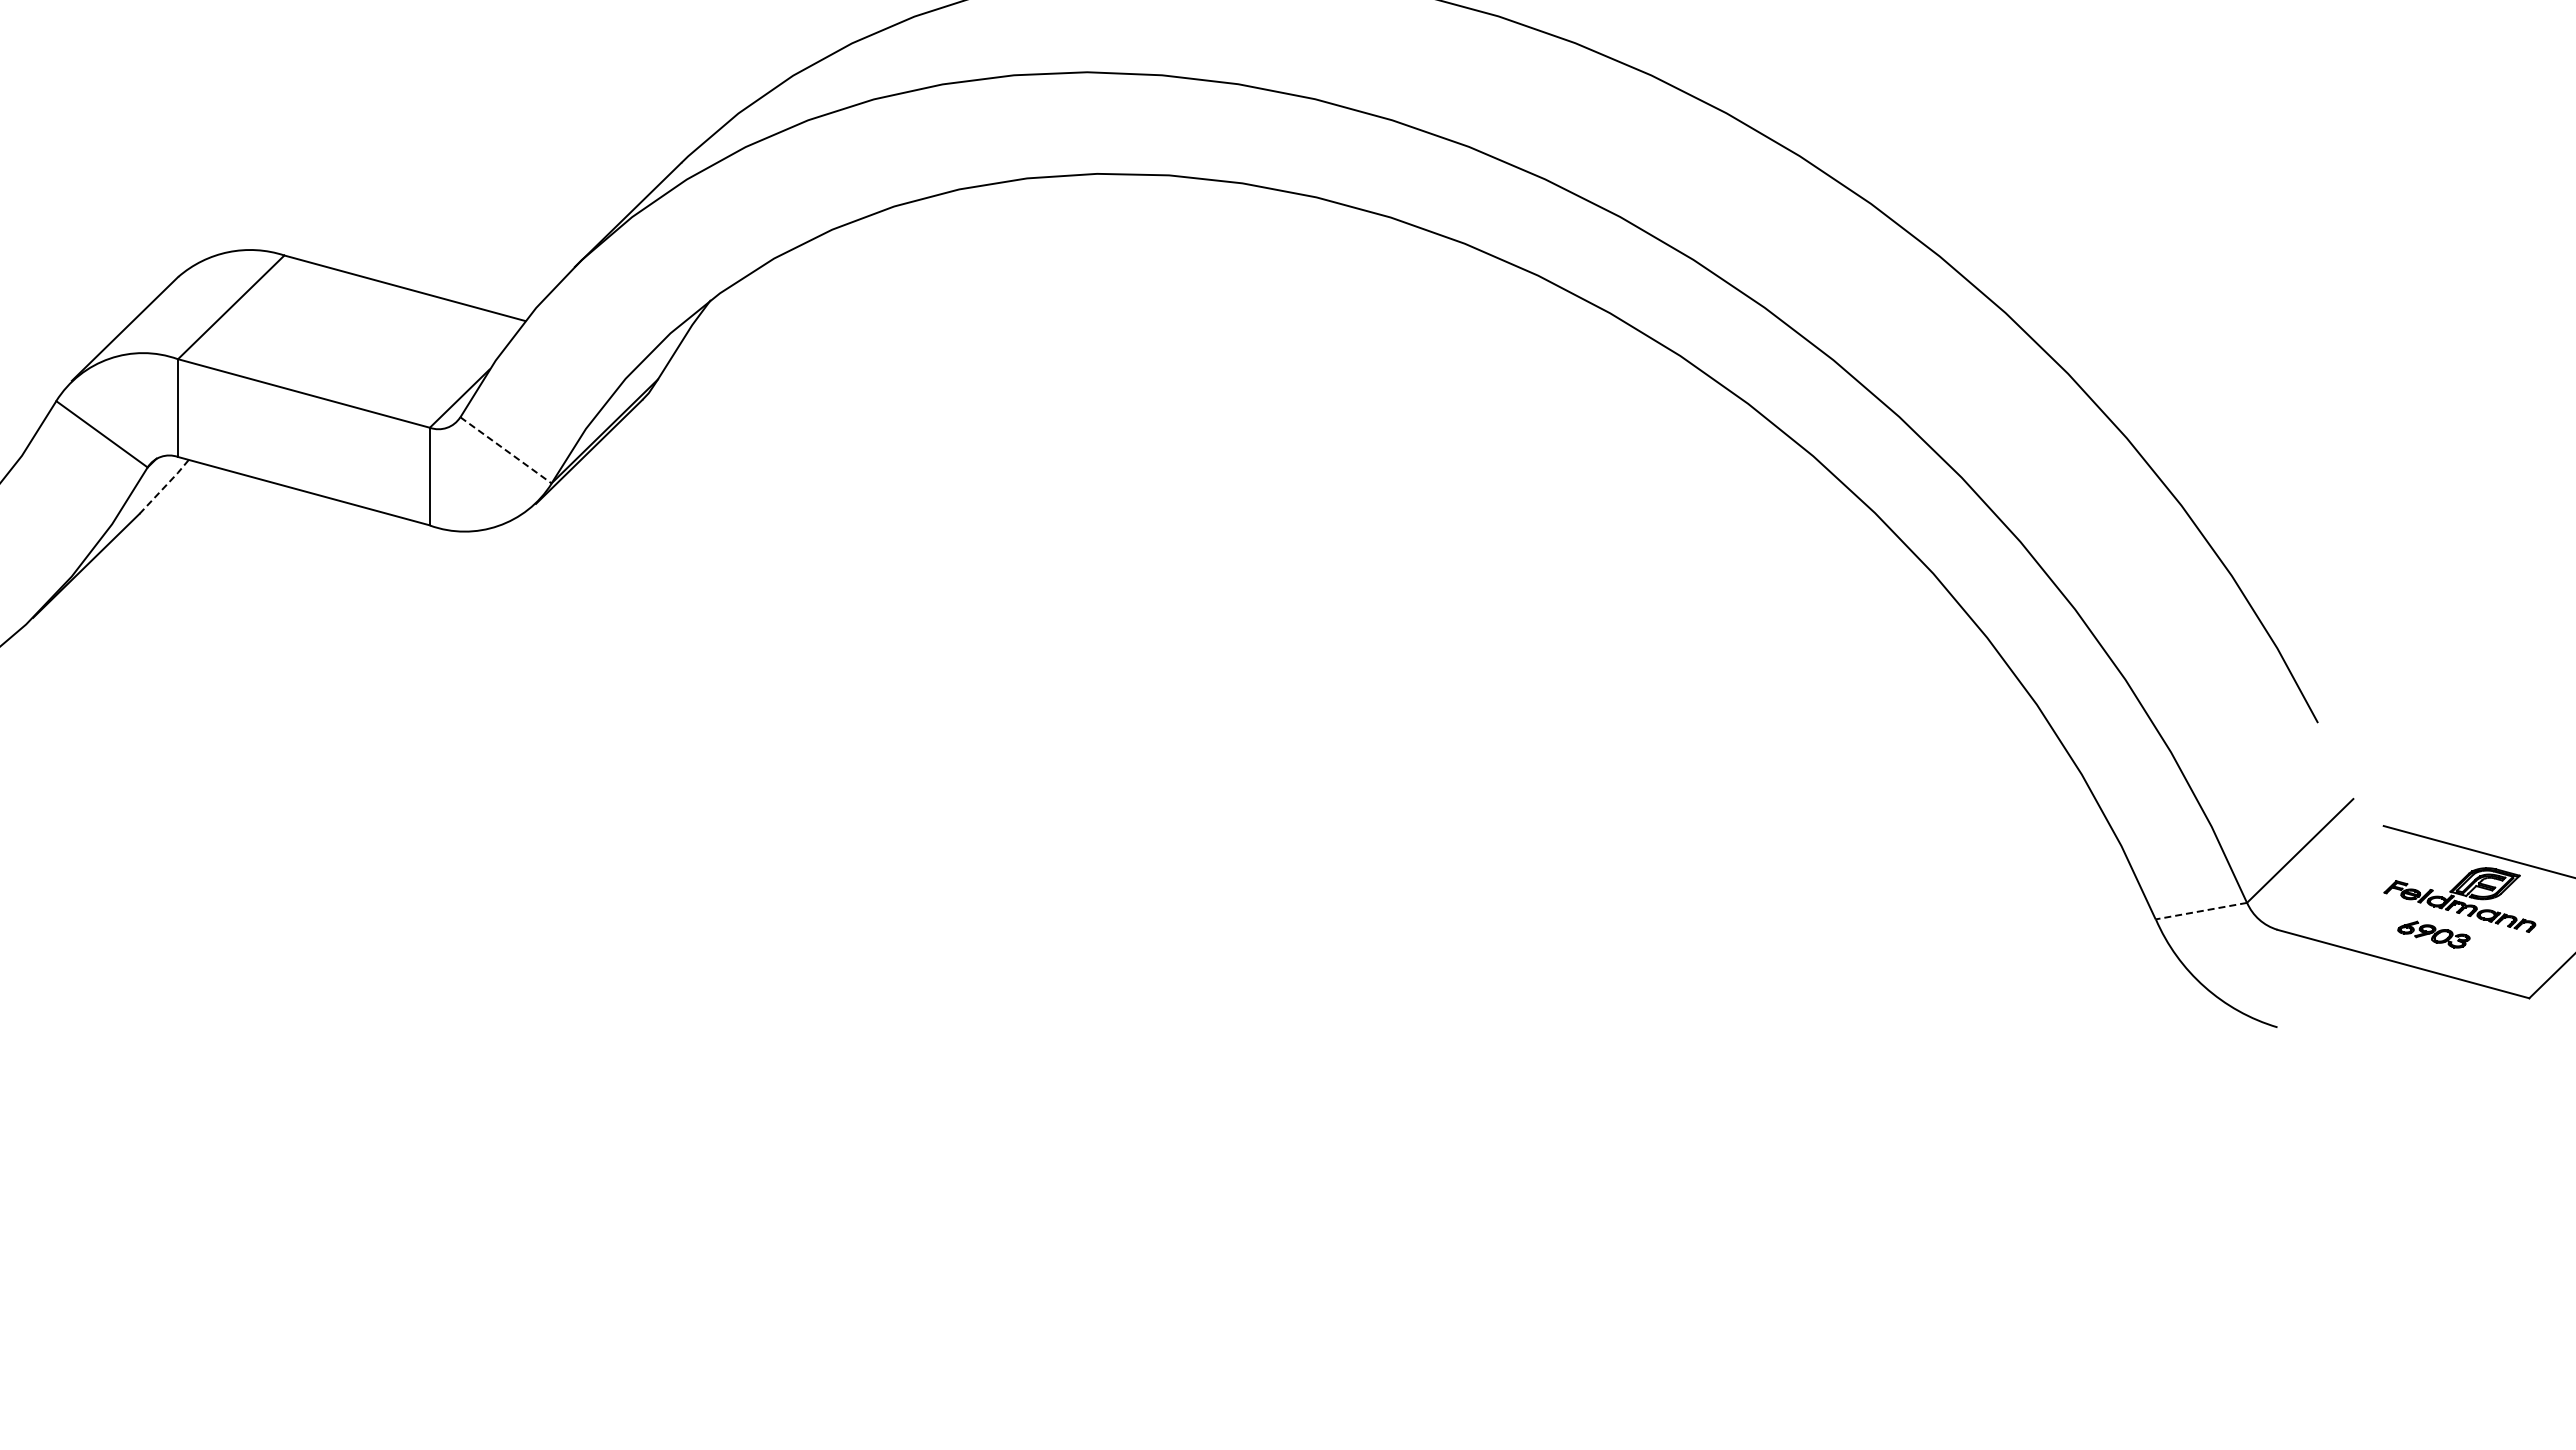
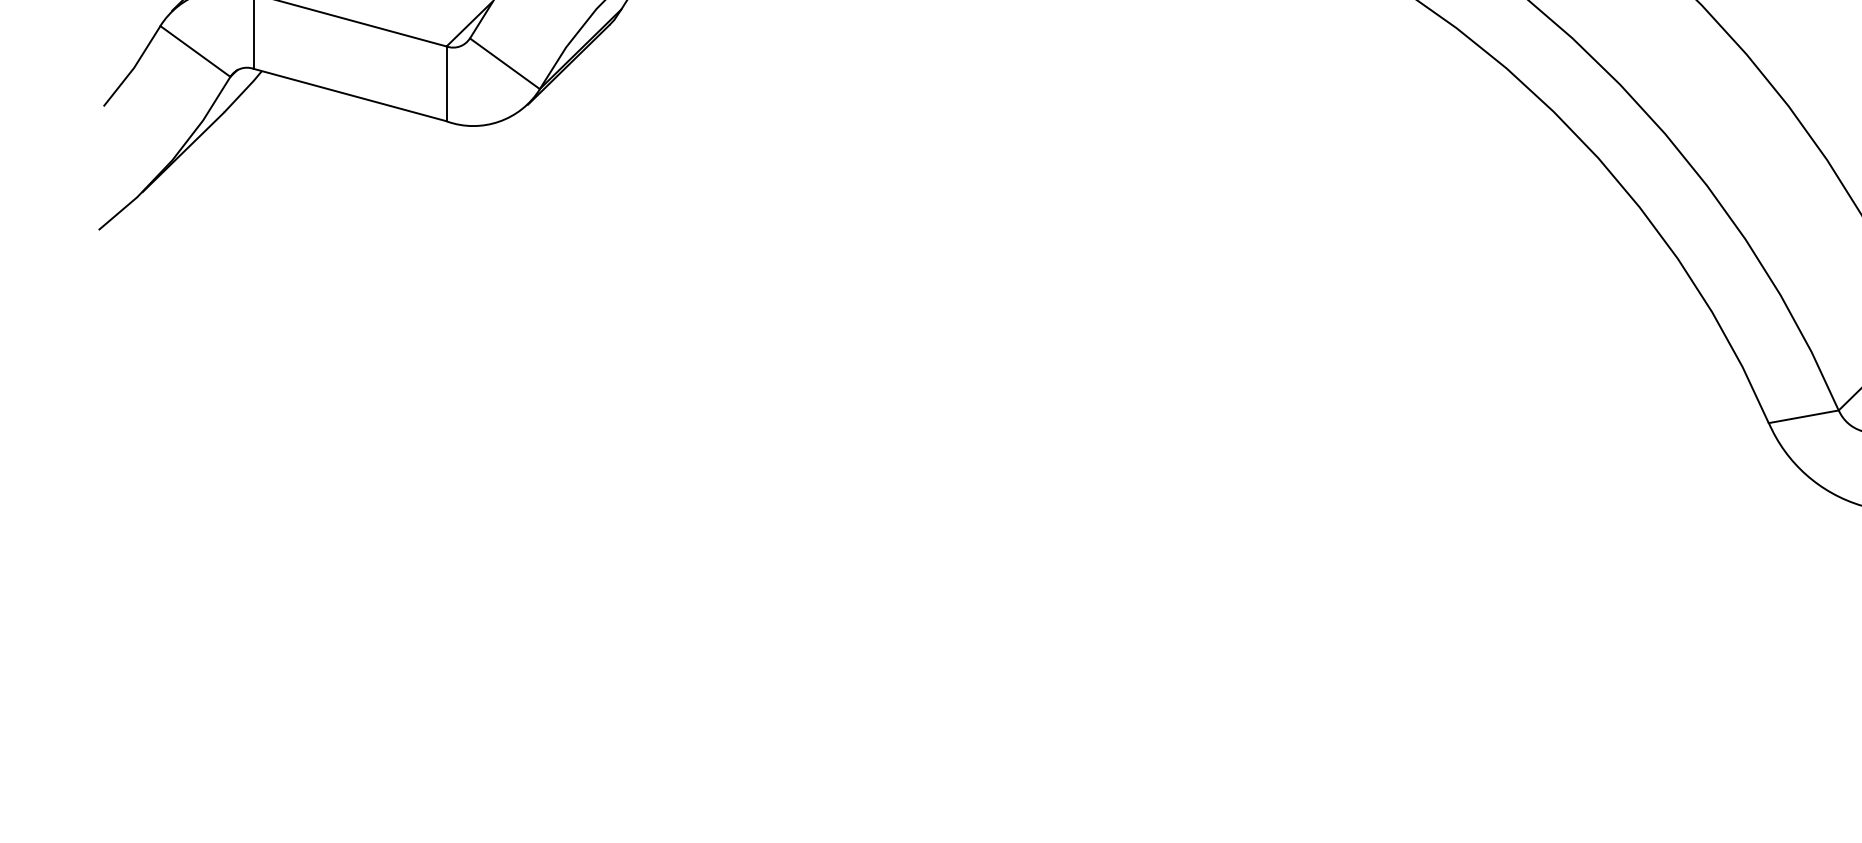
line: (506, 450) -> (505, 63), dashed -> solid
line: (165, 486) -> (244, 91), dashed -> solid
line: (2200, 911) -> (1803, 417), dashed -> solid

